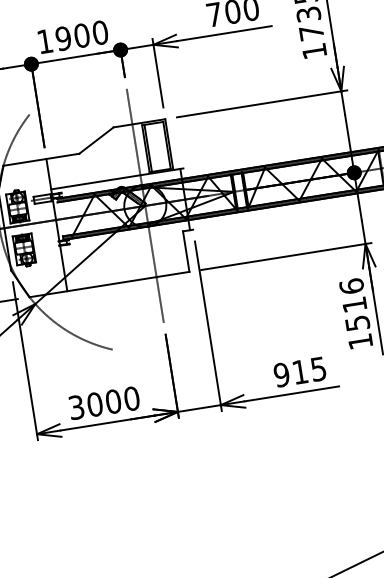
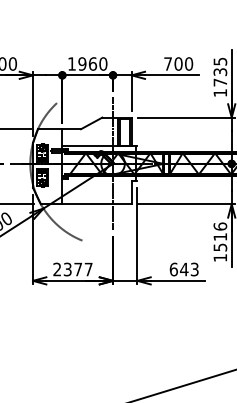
text: (82, 34) -> (93, 63), 1900 -> 1960
text: (298, 372) -> (183, 269), 915 -> 643
text: (103, 403) -> (72, 269), 3000 -> 2377

